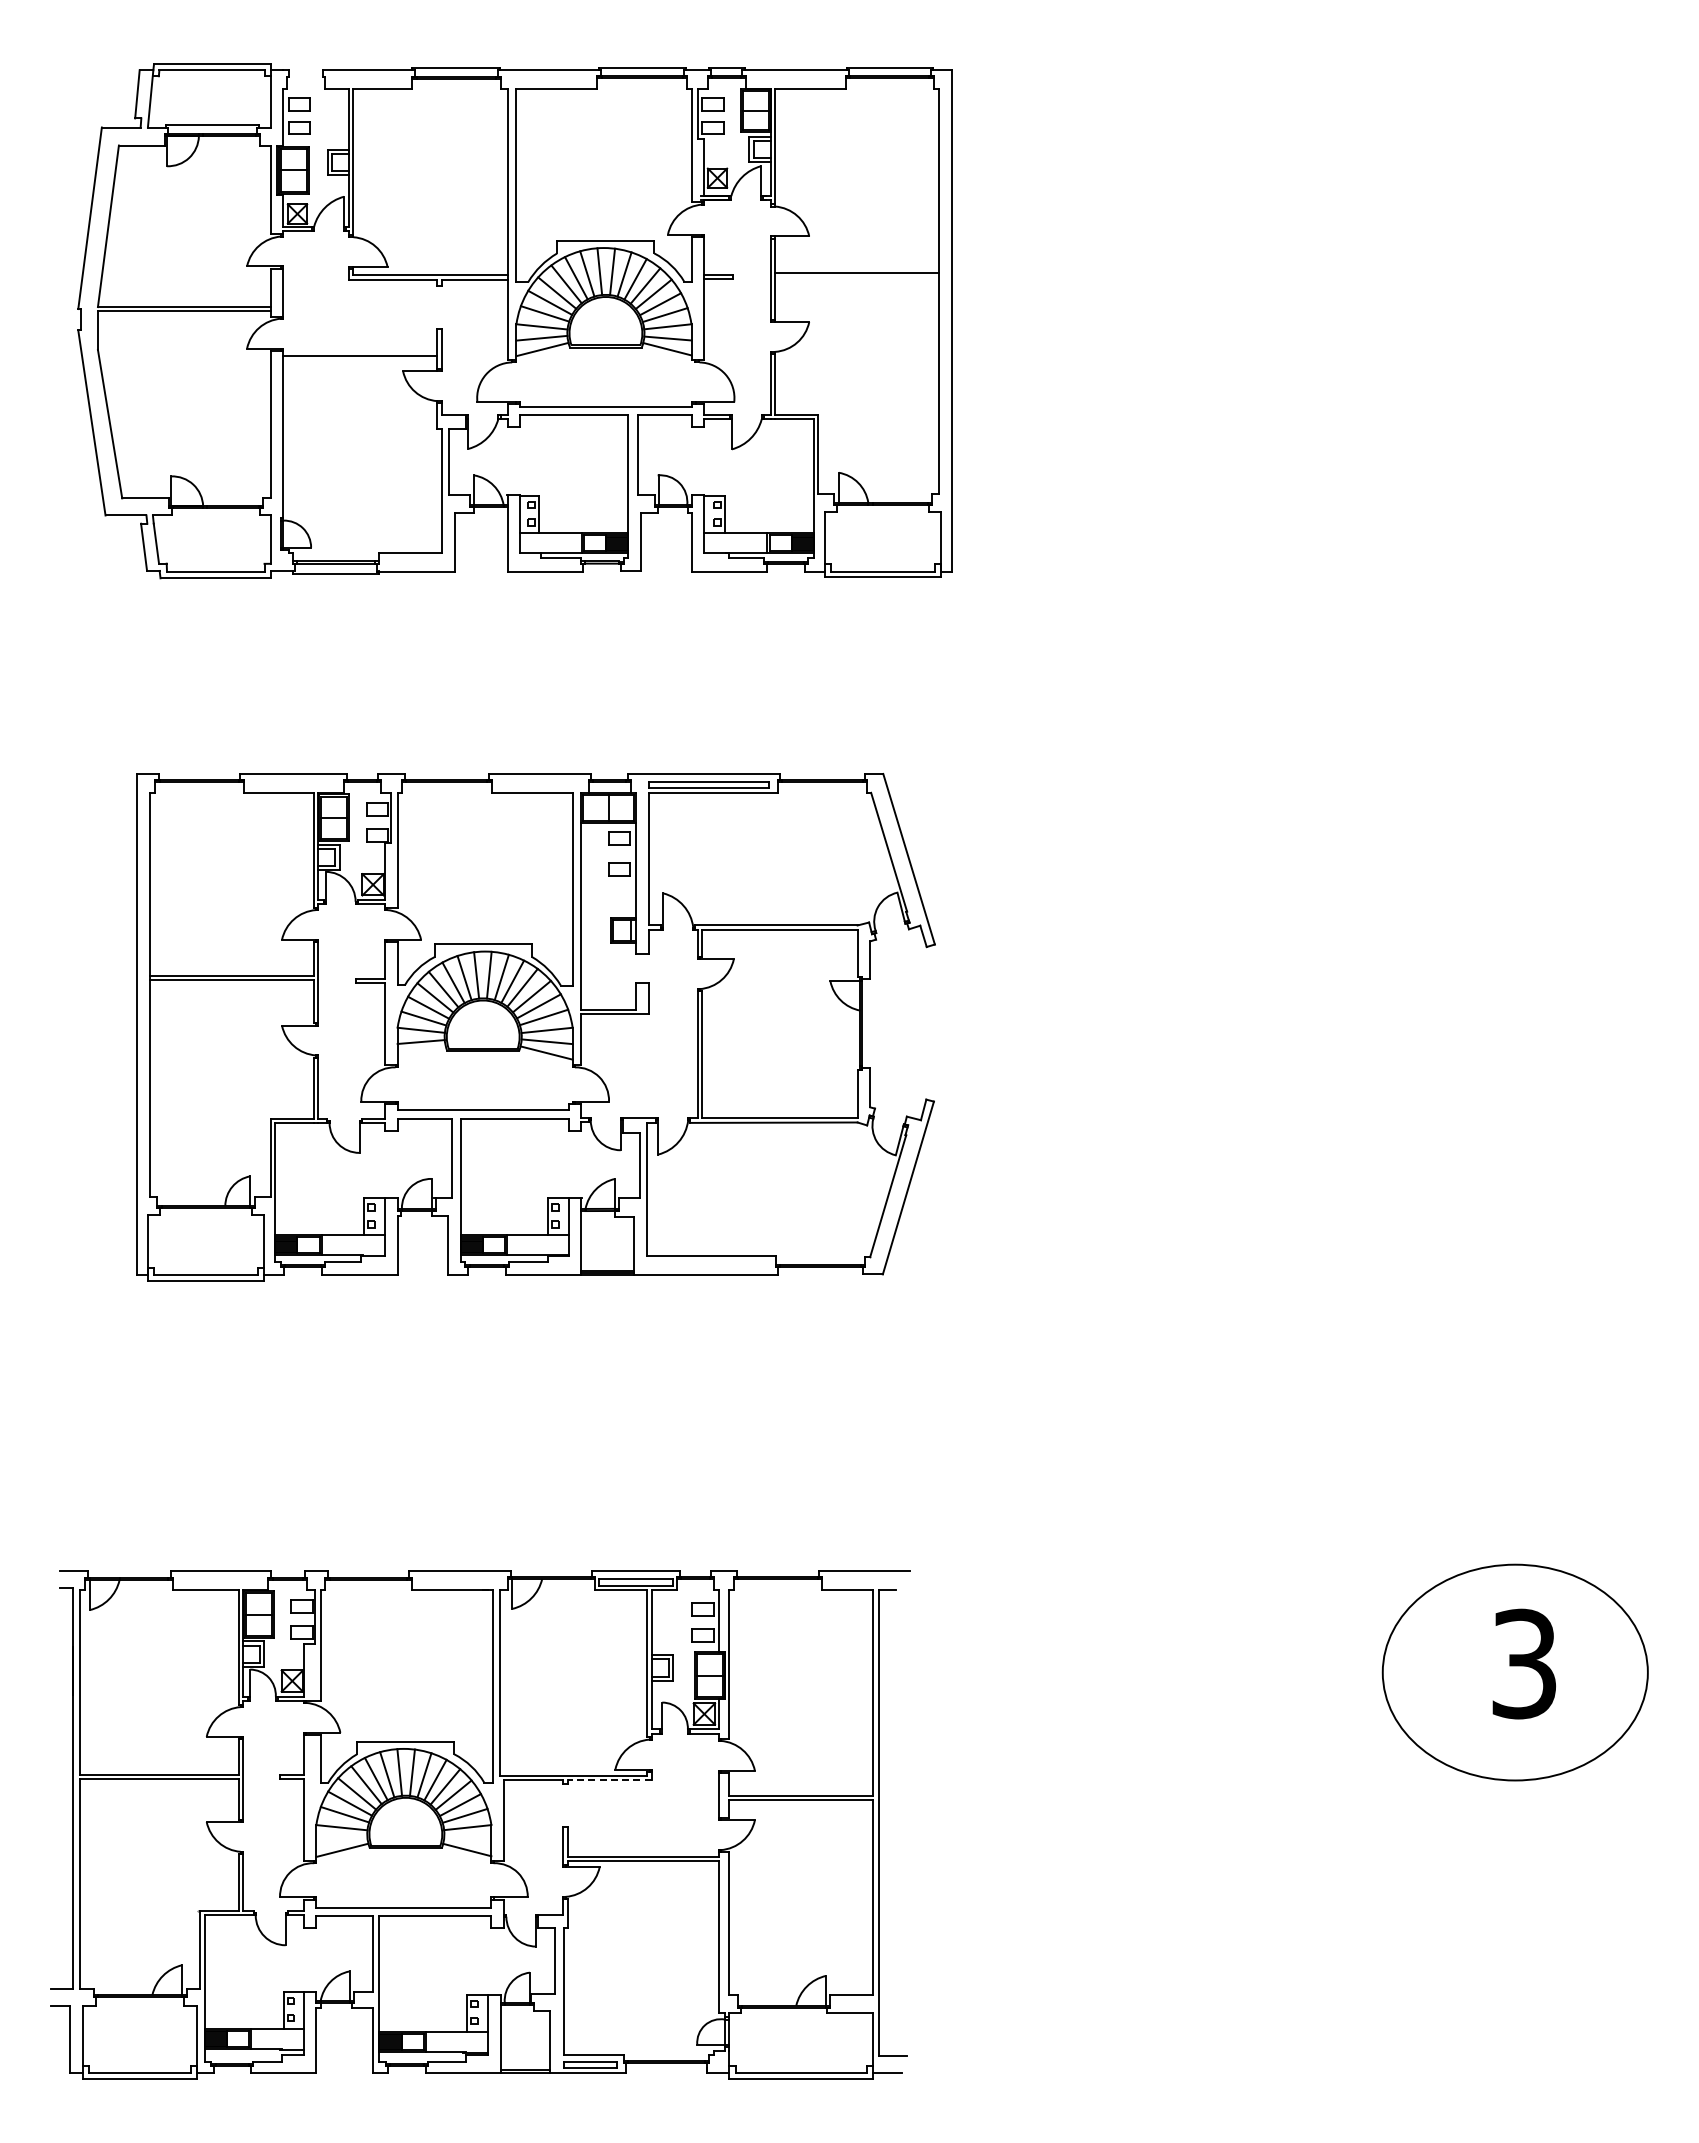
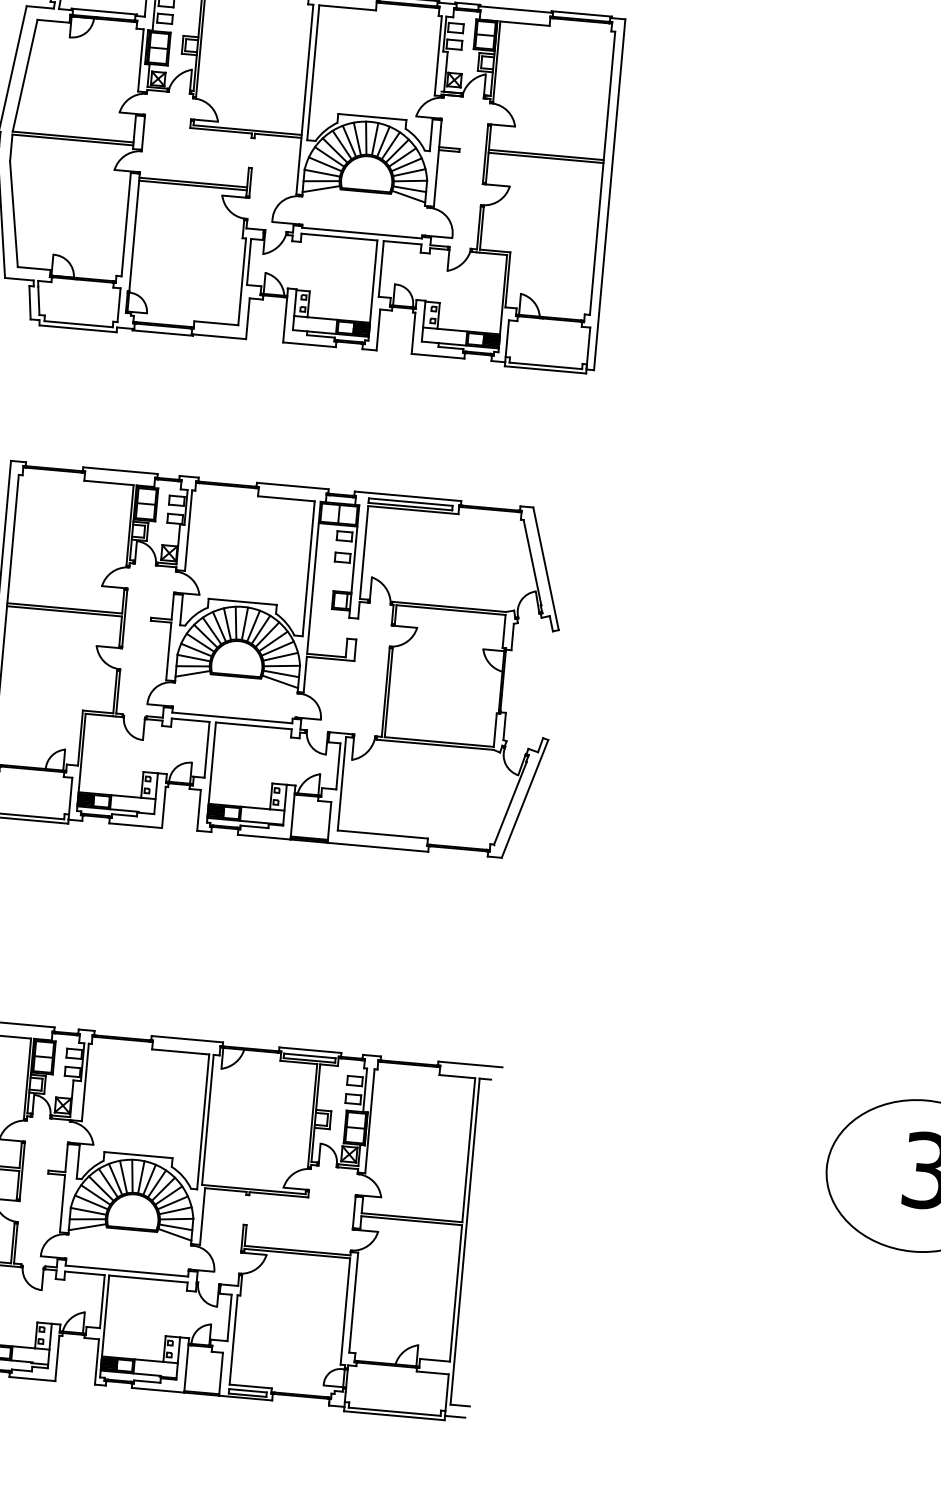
line: (857, 276) -> (546, 157), added
line: (360, 360) -> (193, 185), added
line: (421, 1052) -> (192, 673), added
line: (609, 1780) -> (278, 1195), dashed -> solid
line: (341, 1838) -> (87, 1218), added
line: (467, 1839) -> (175, 1227), added

